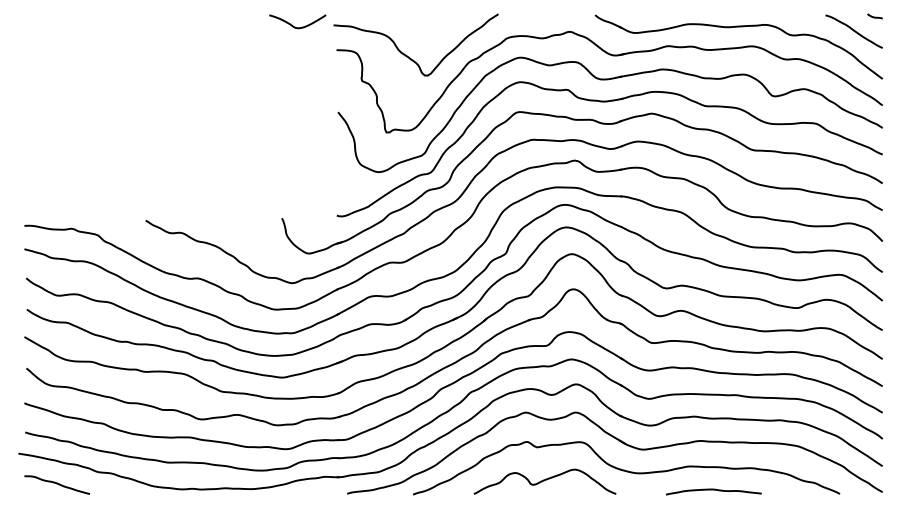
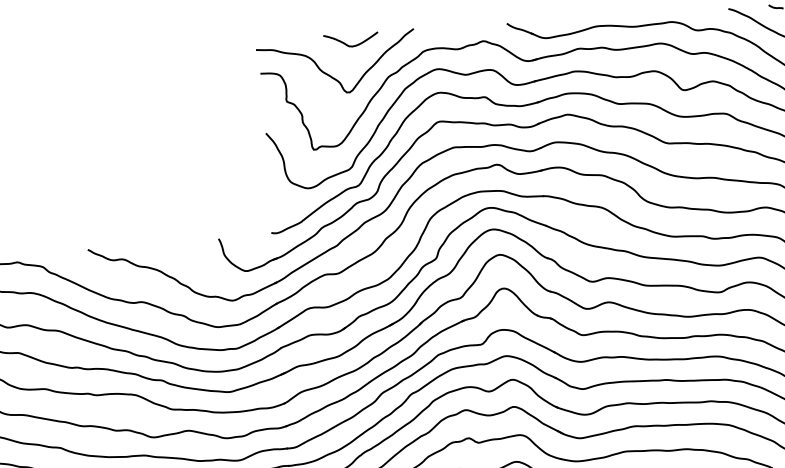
curve: (295, 26) -> (349, 45), moved

